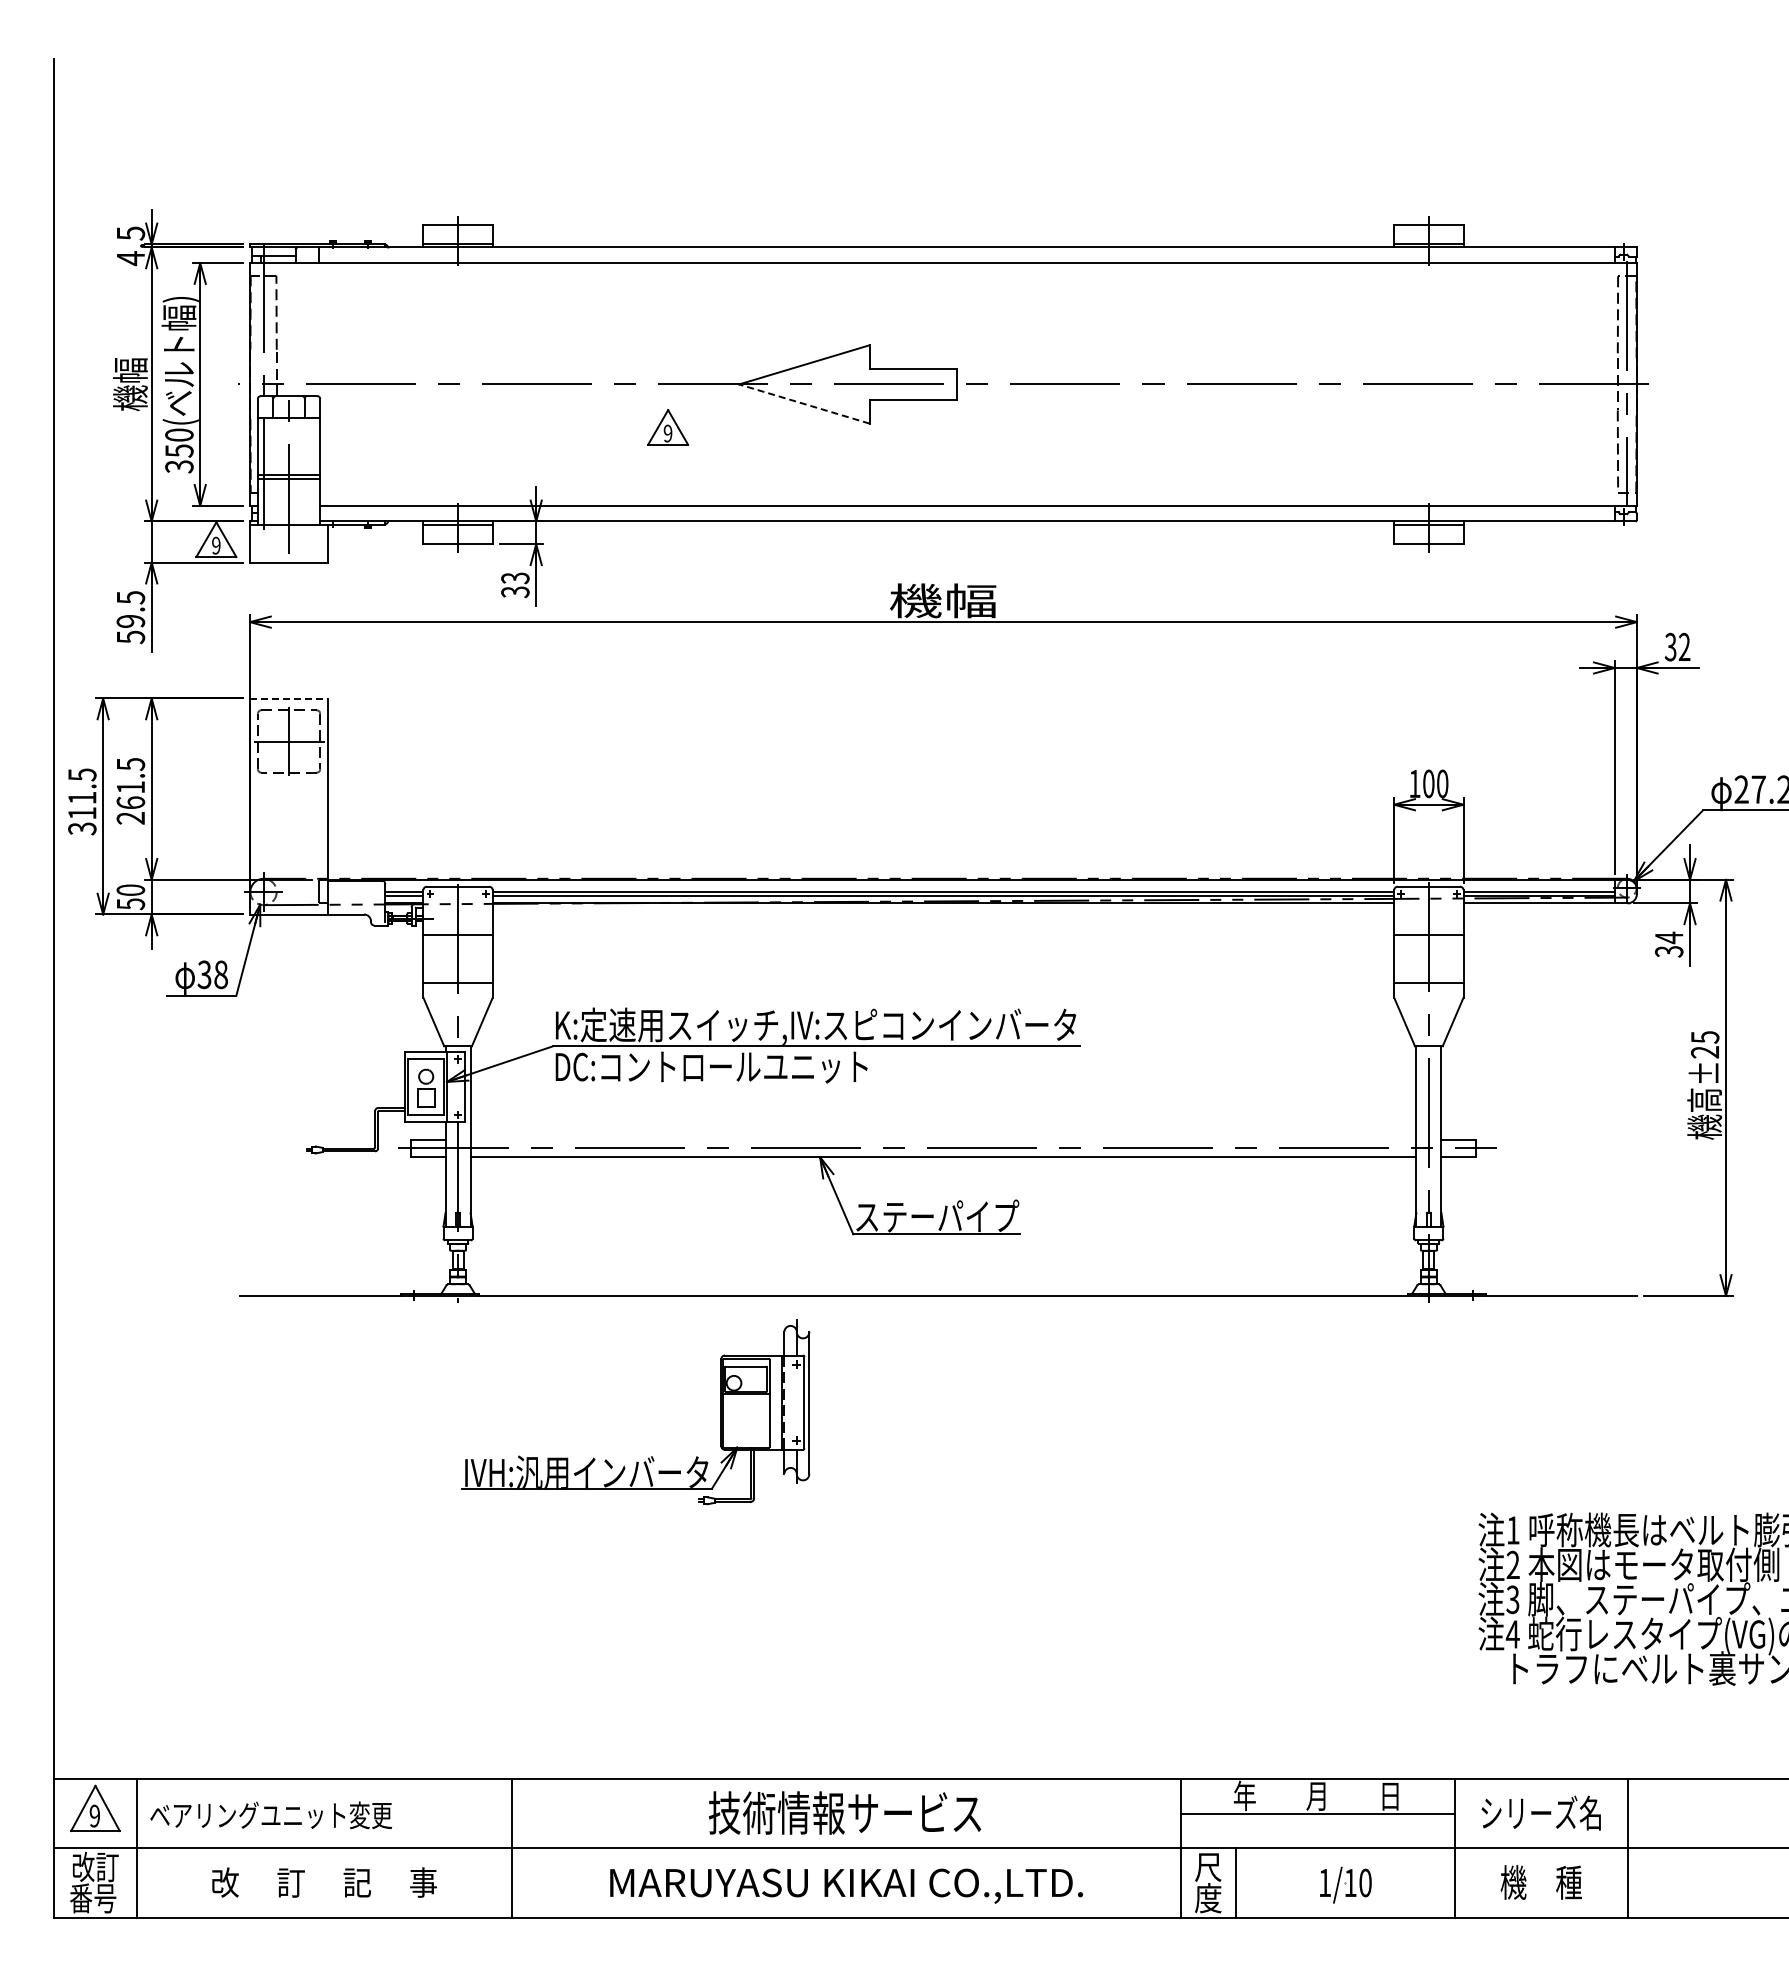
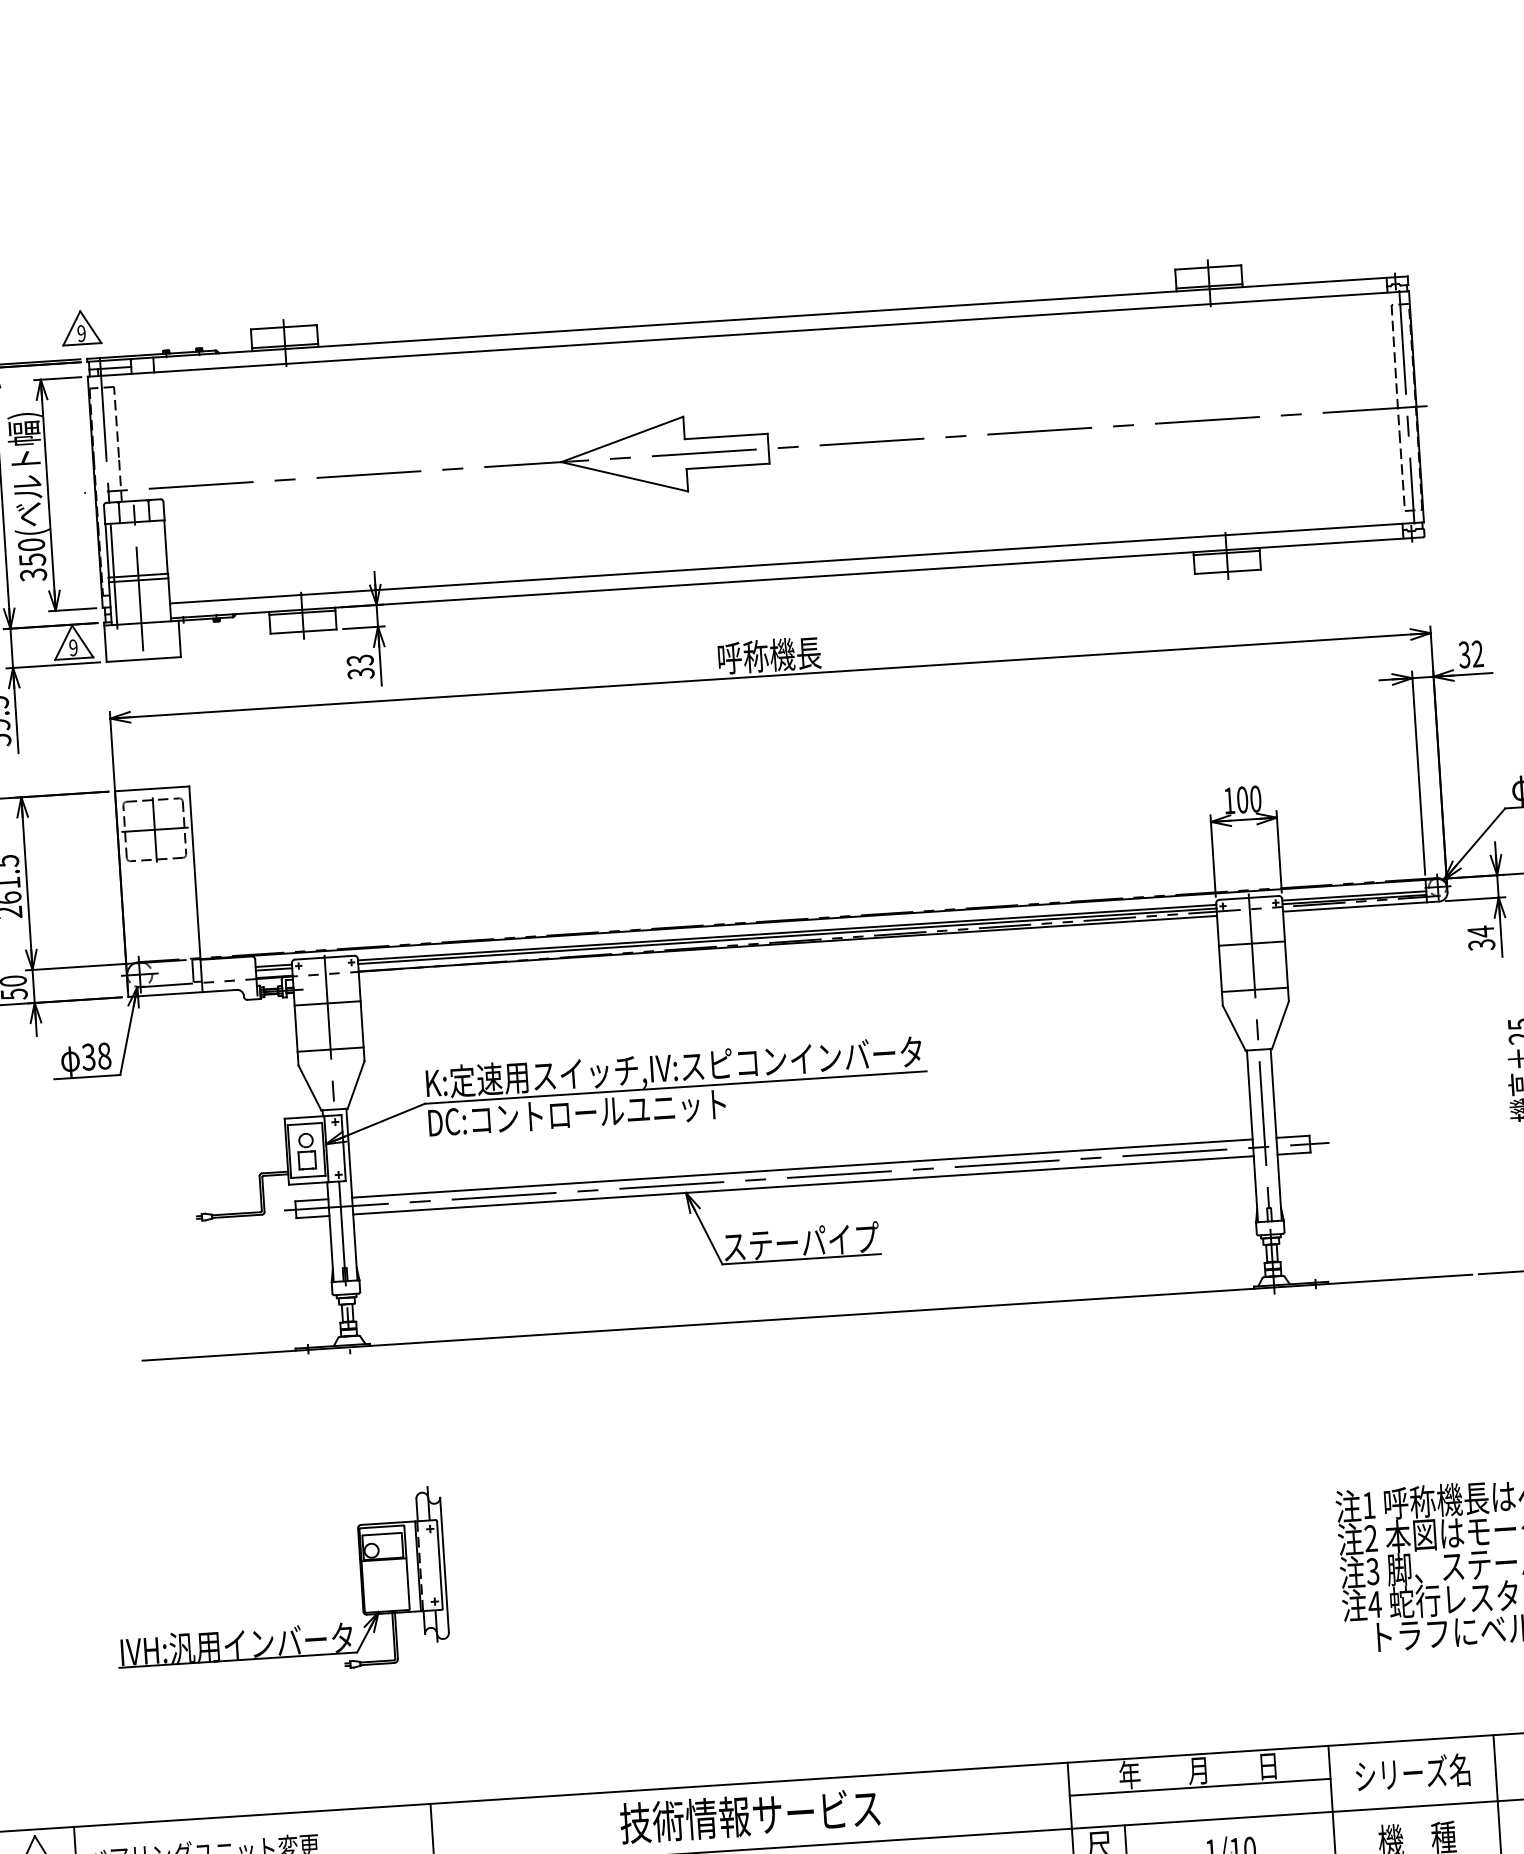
line: (803, 403) -> (623, 476), dashed -> solid
part: (668, 427) -> (81, 327), moved
text: (943, 600) -> (769, 655), 機幅 -> 呼称機長
line: (289, 698) -> (152, 788), dashed -> solid
line: (943, 1139) -> (802, 1168), added
part: (651, 1456) -> (297, 1625), moved

